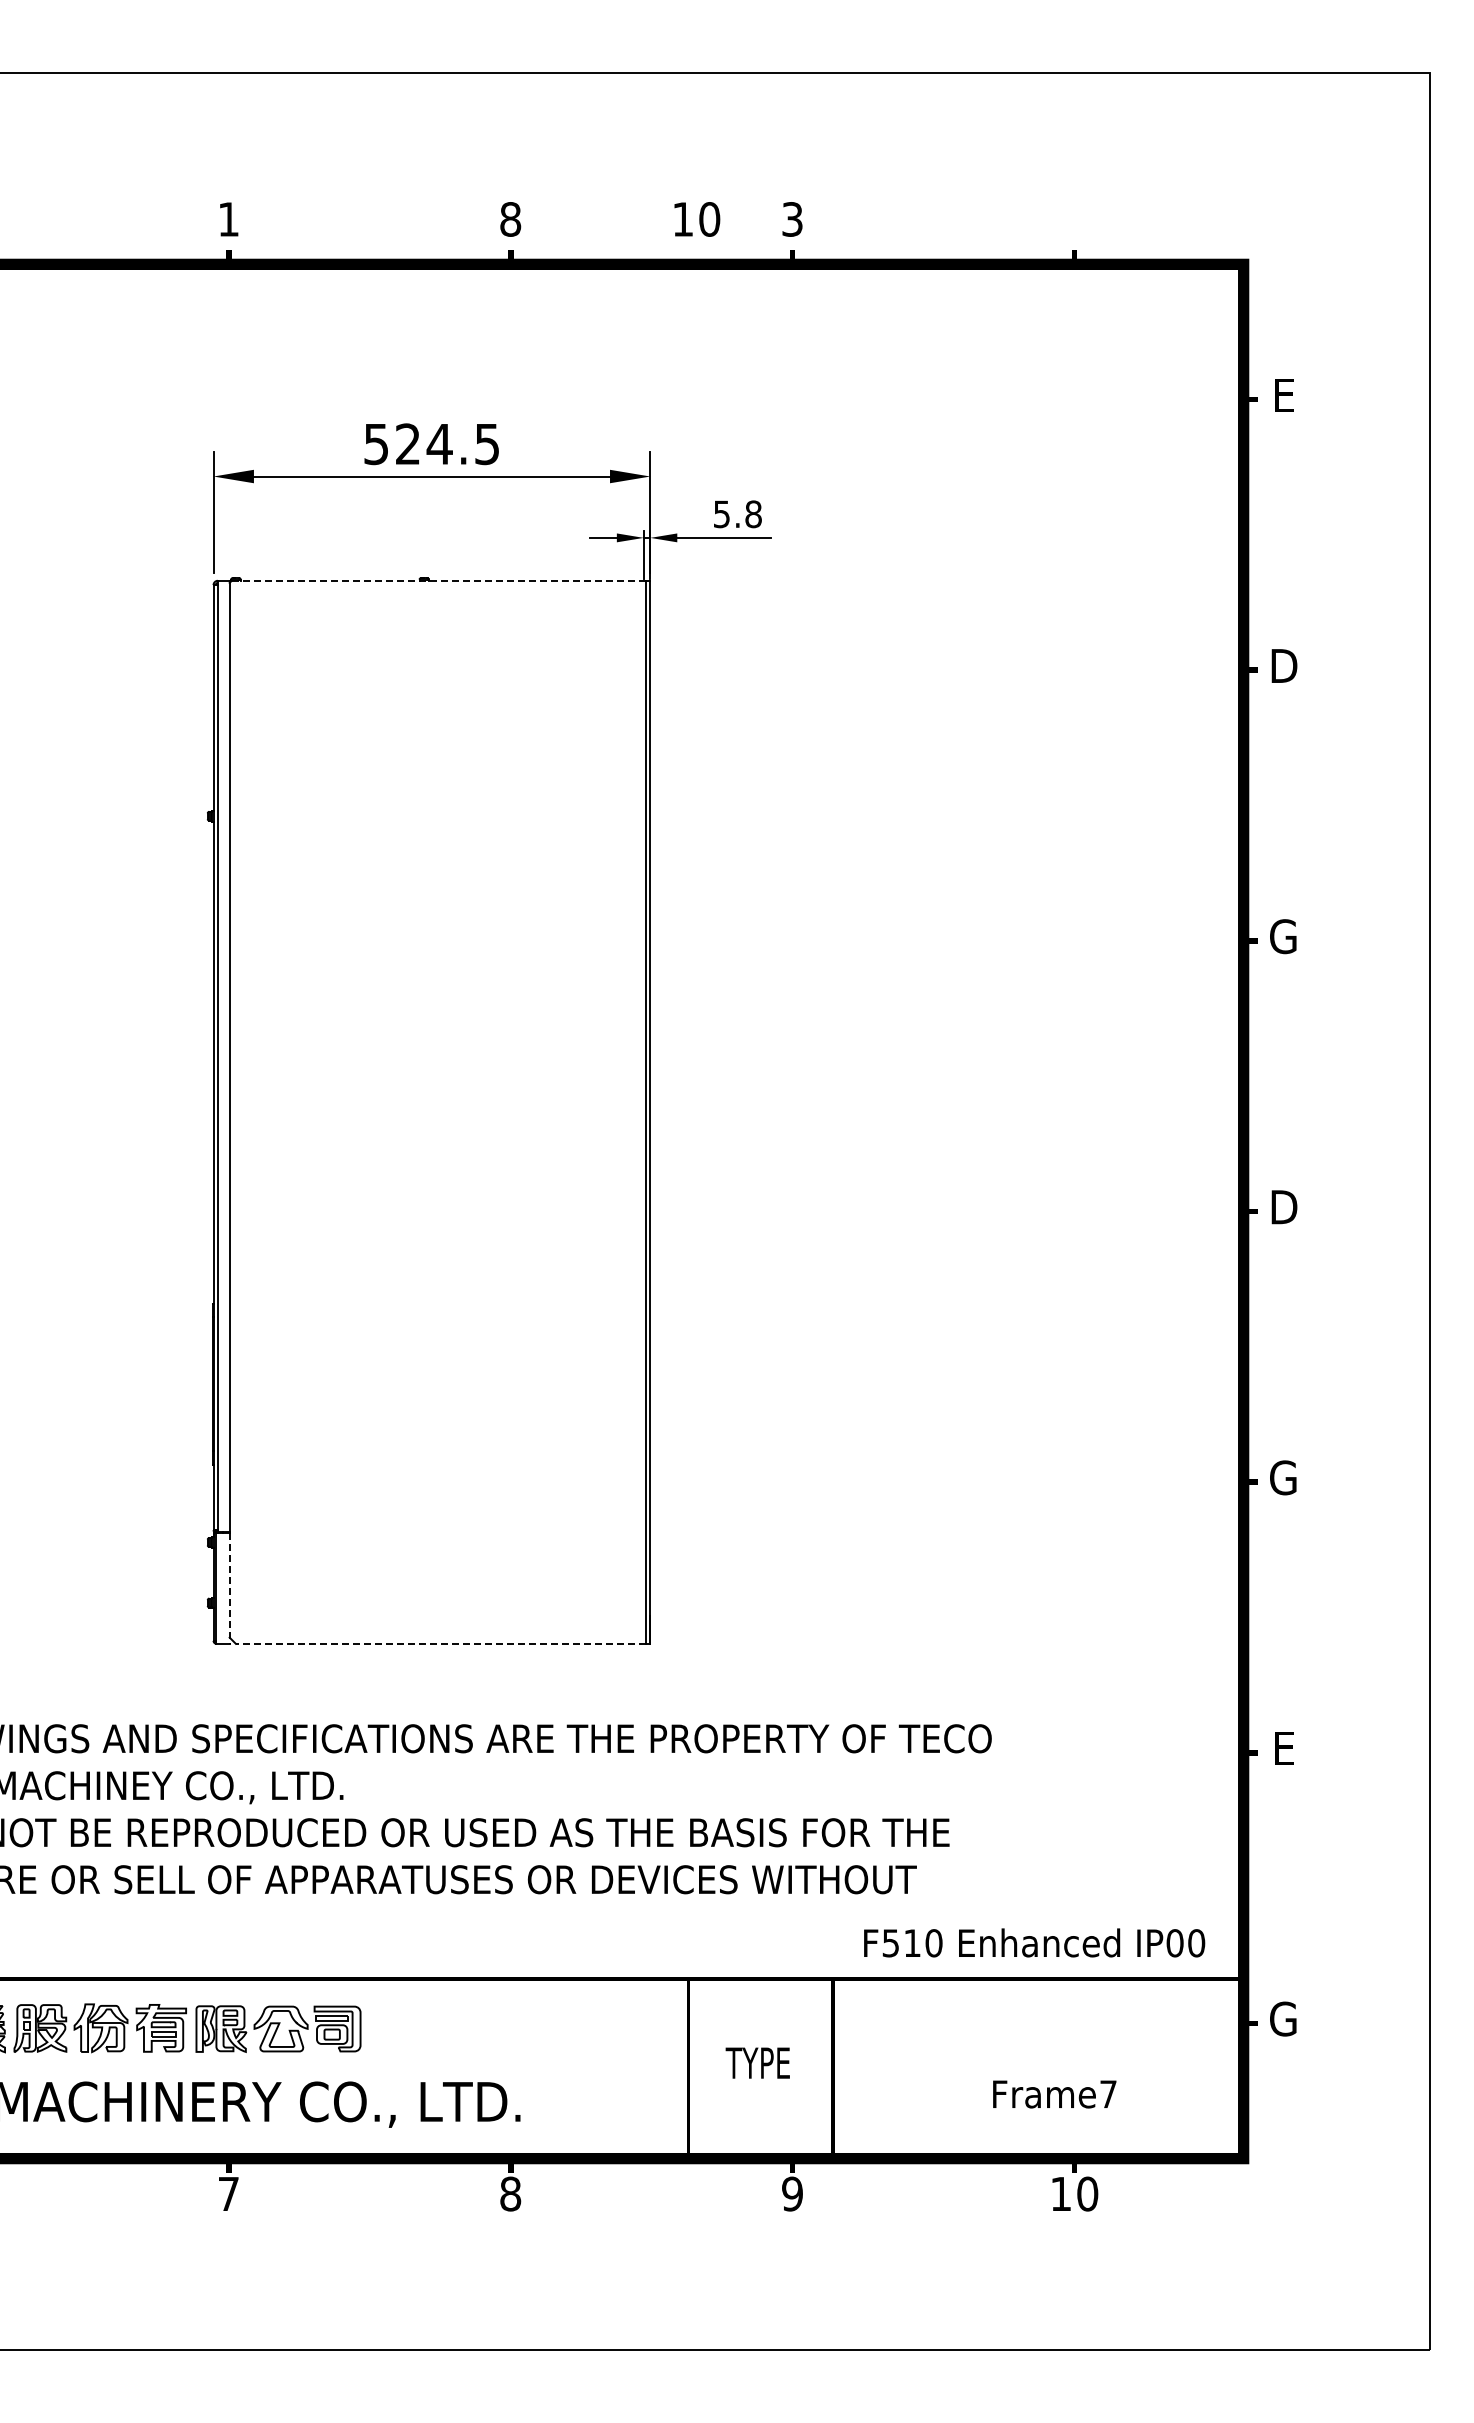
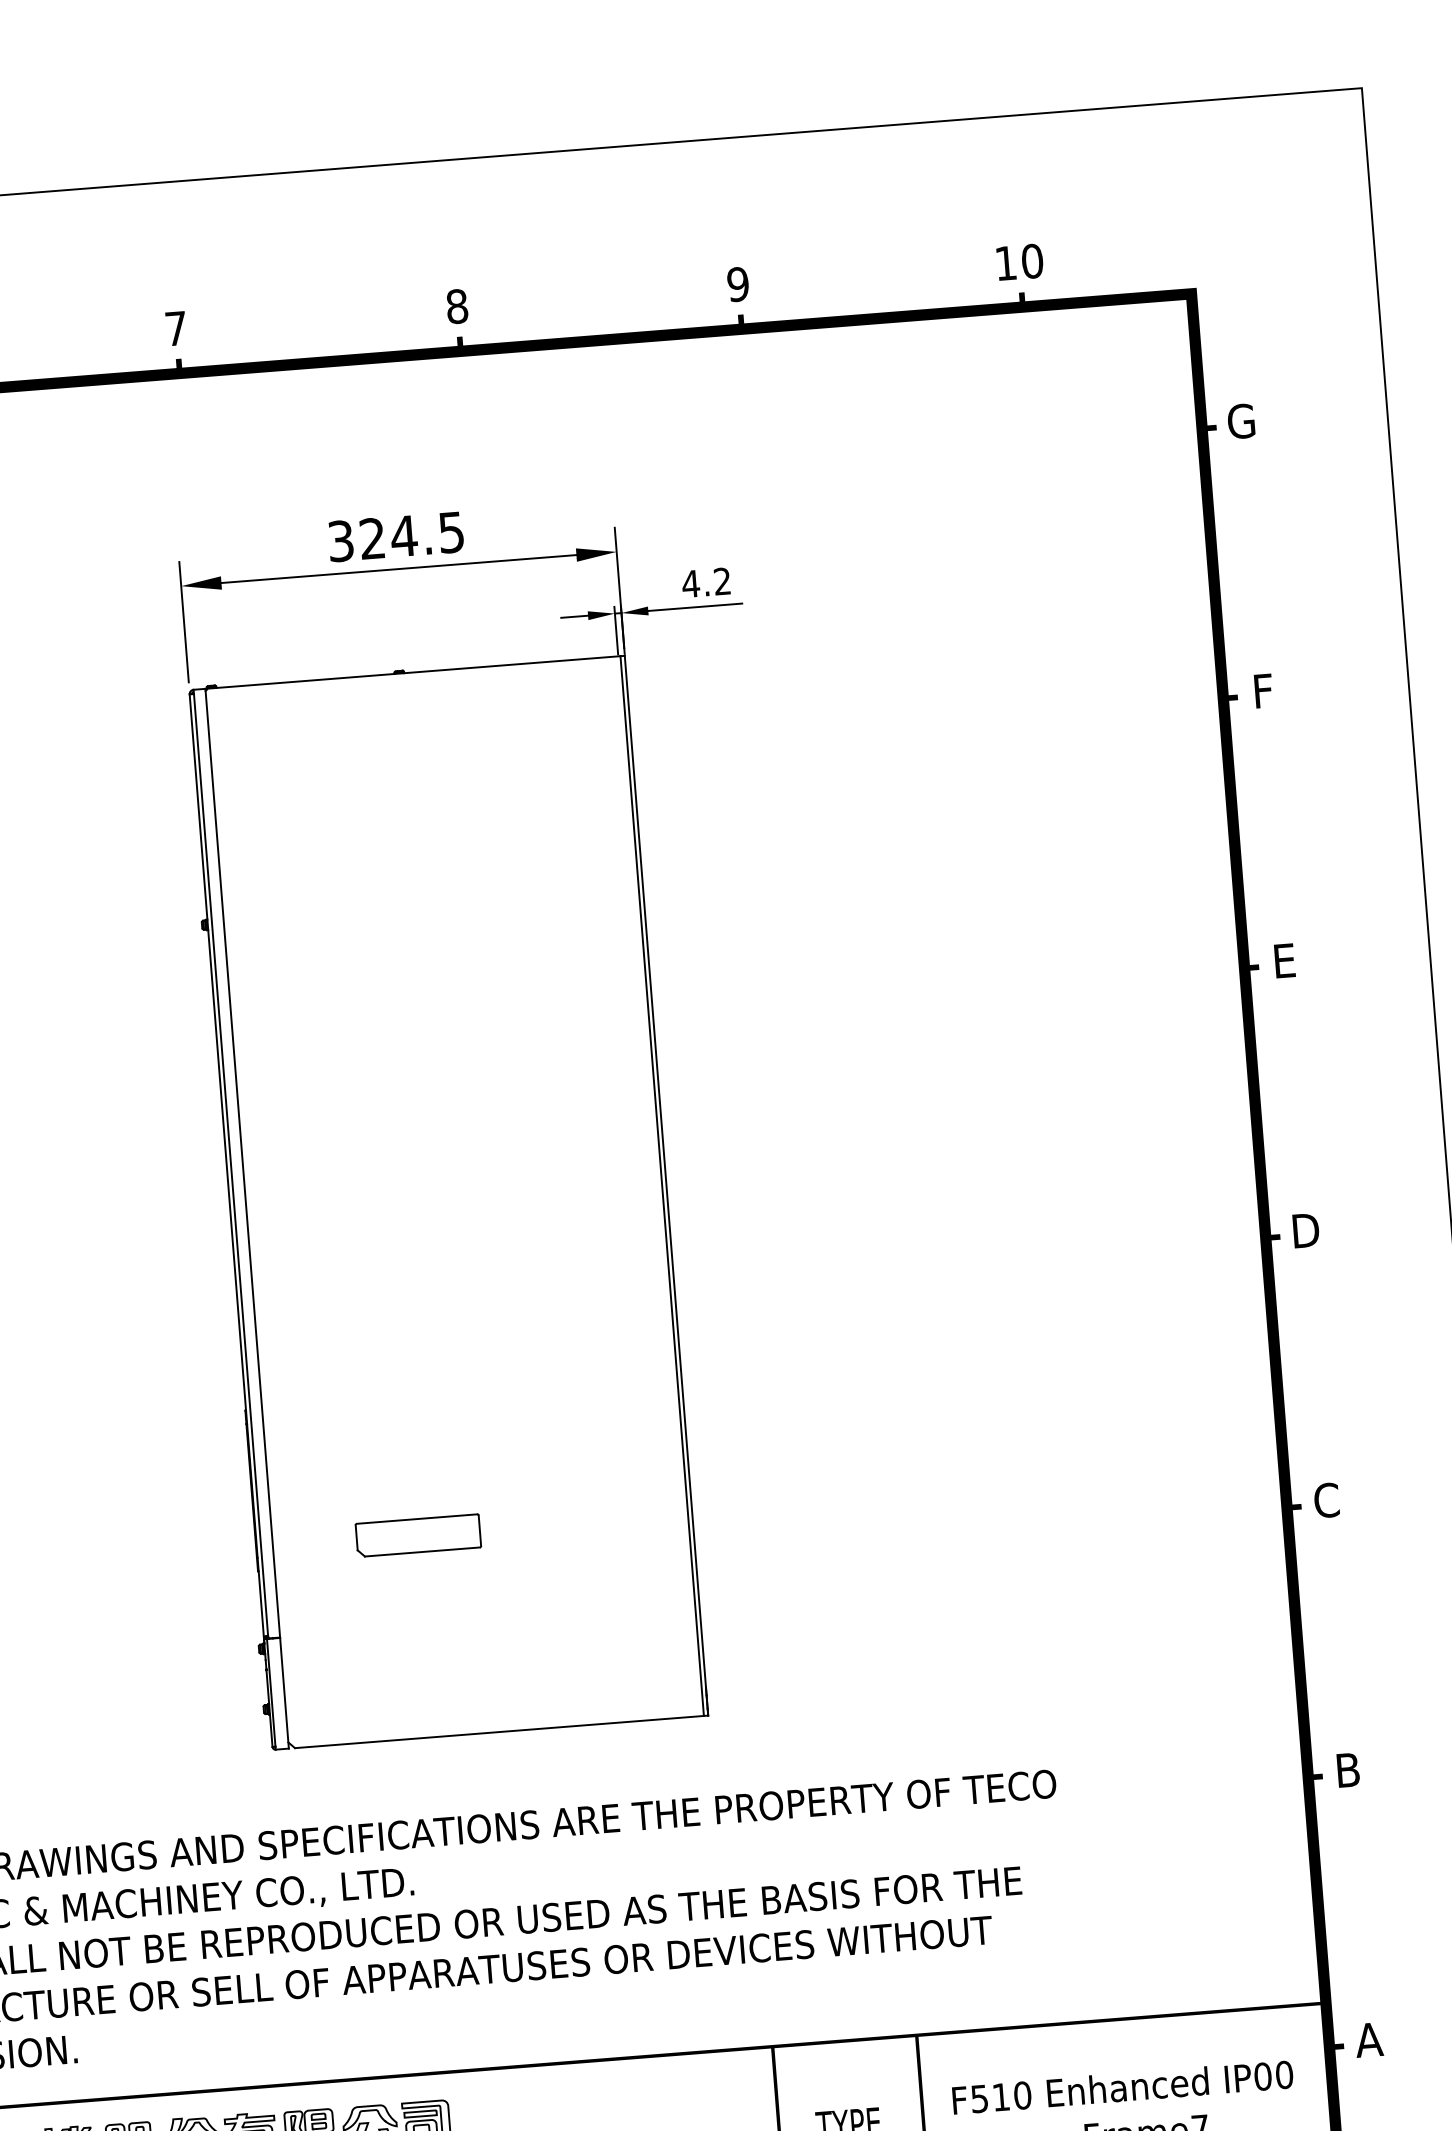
text: (228, 219) -> (175, 328), 1 -> 7
text: (697, 219) -> (1020, 262), moved
text: (792, 219) -> (738, 284), 3 -> 9
text: (1283, 395) -> (1241, 421), E -> G
text: (376, 443) -> (341, 540), 524.5 -> 324.5
text: (737, 514) -> (706, 582), 5.8 -> 4.2
line: (438, 580) -> (413, 672), dashed -> solid
text: (1284, 665) -> (1263, 690), D -> F
text: (1283, 936) -> (1283, 960), G -> E
part: (375, 1441) -> (418, 1535), added
text: (1283, 1477) -> (1326, 1500), G -> C
line: (229, 1588) -> (284, 1693), dashed -> solid
line: (440, 1643) -> (499, 1731), dashed -> solid
text: (1284, 1748) -> (1348, 1770), E -> B
text: (1034, 1942) -> (1122, 2086), moved
text: (1283, 2018) -> (1368, 2039), G -> A

